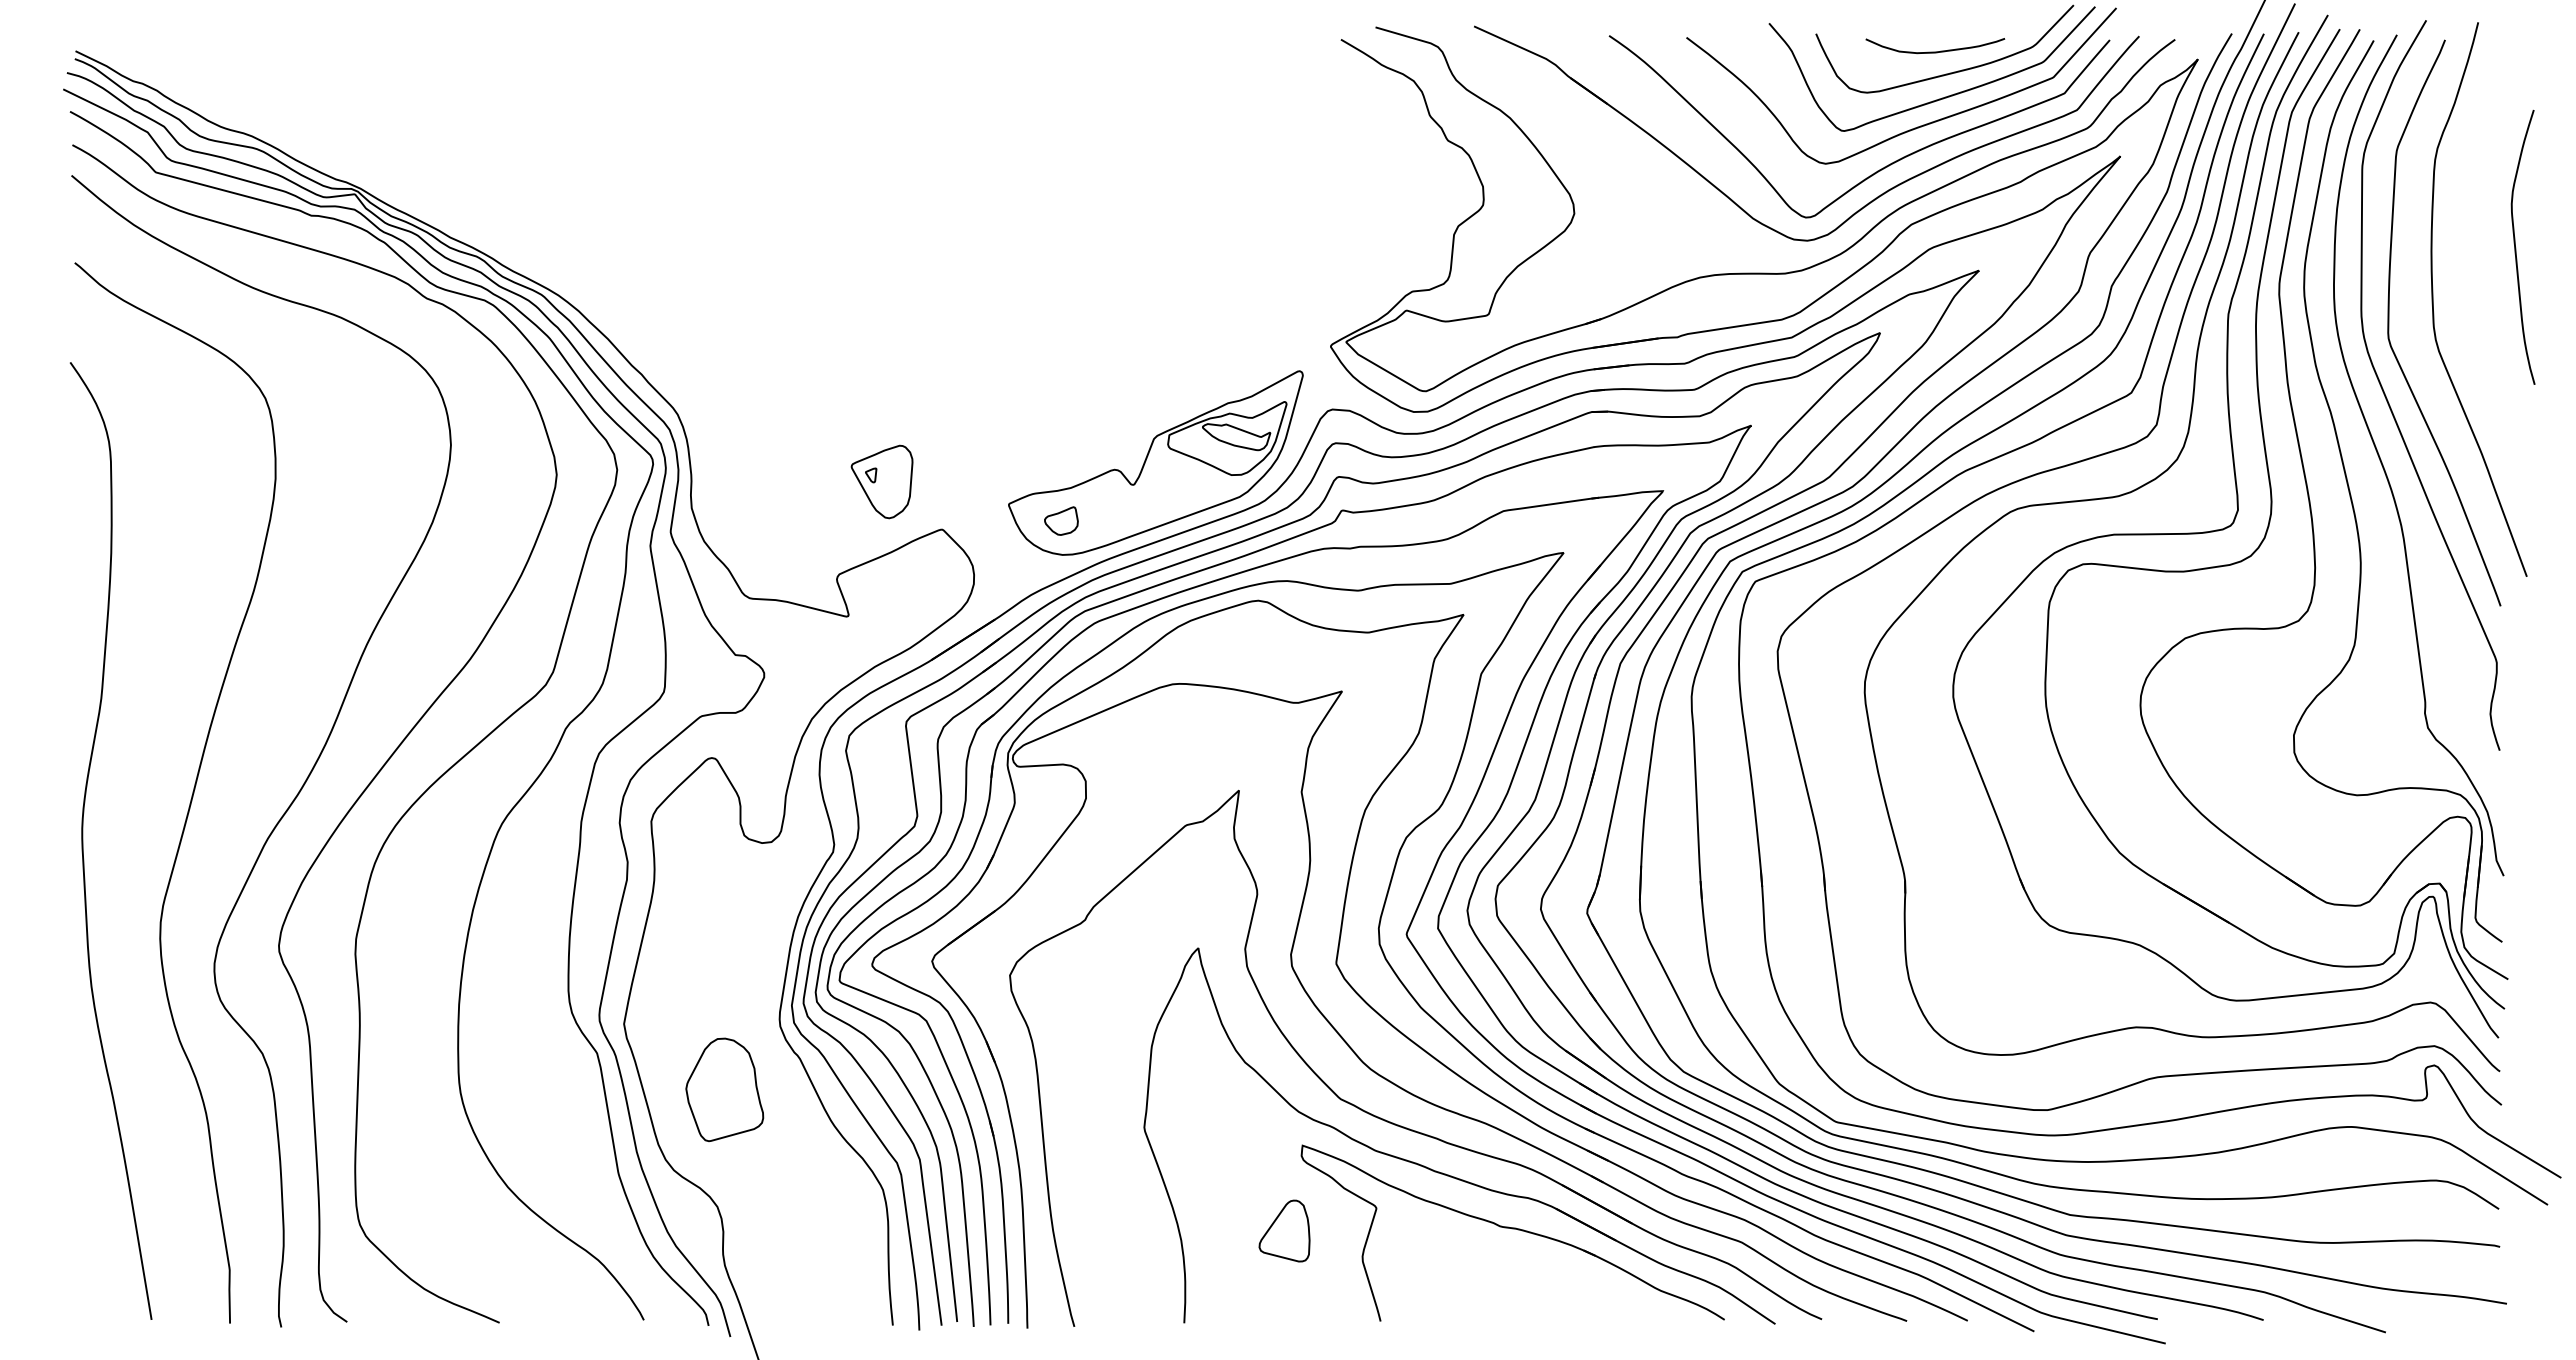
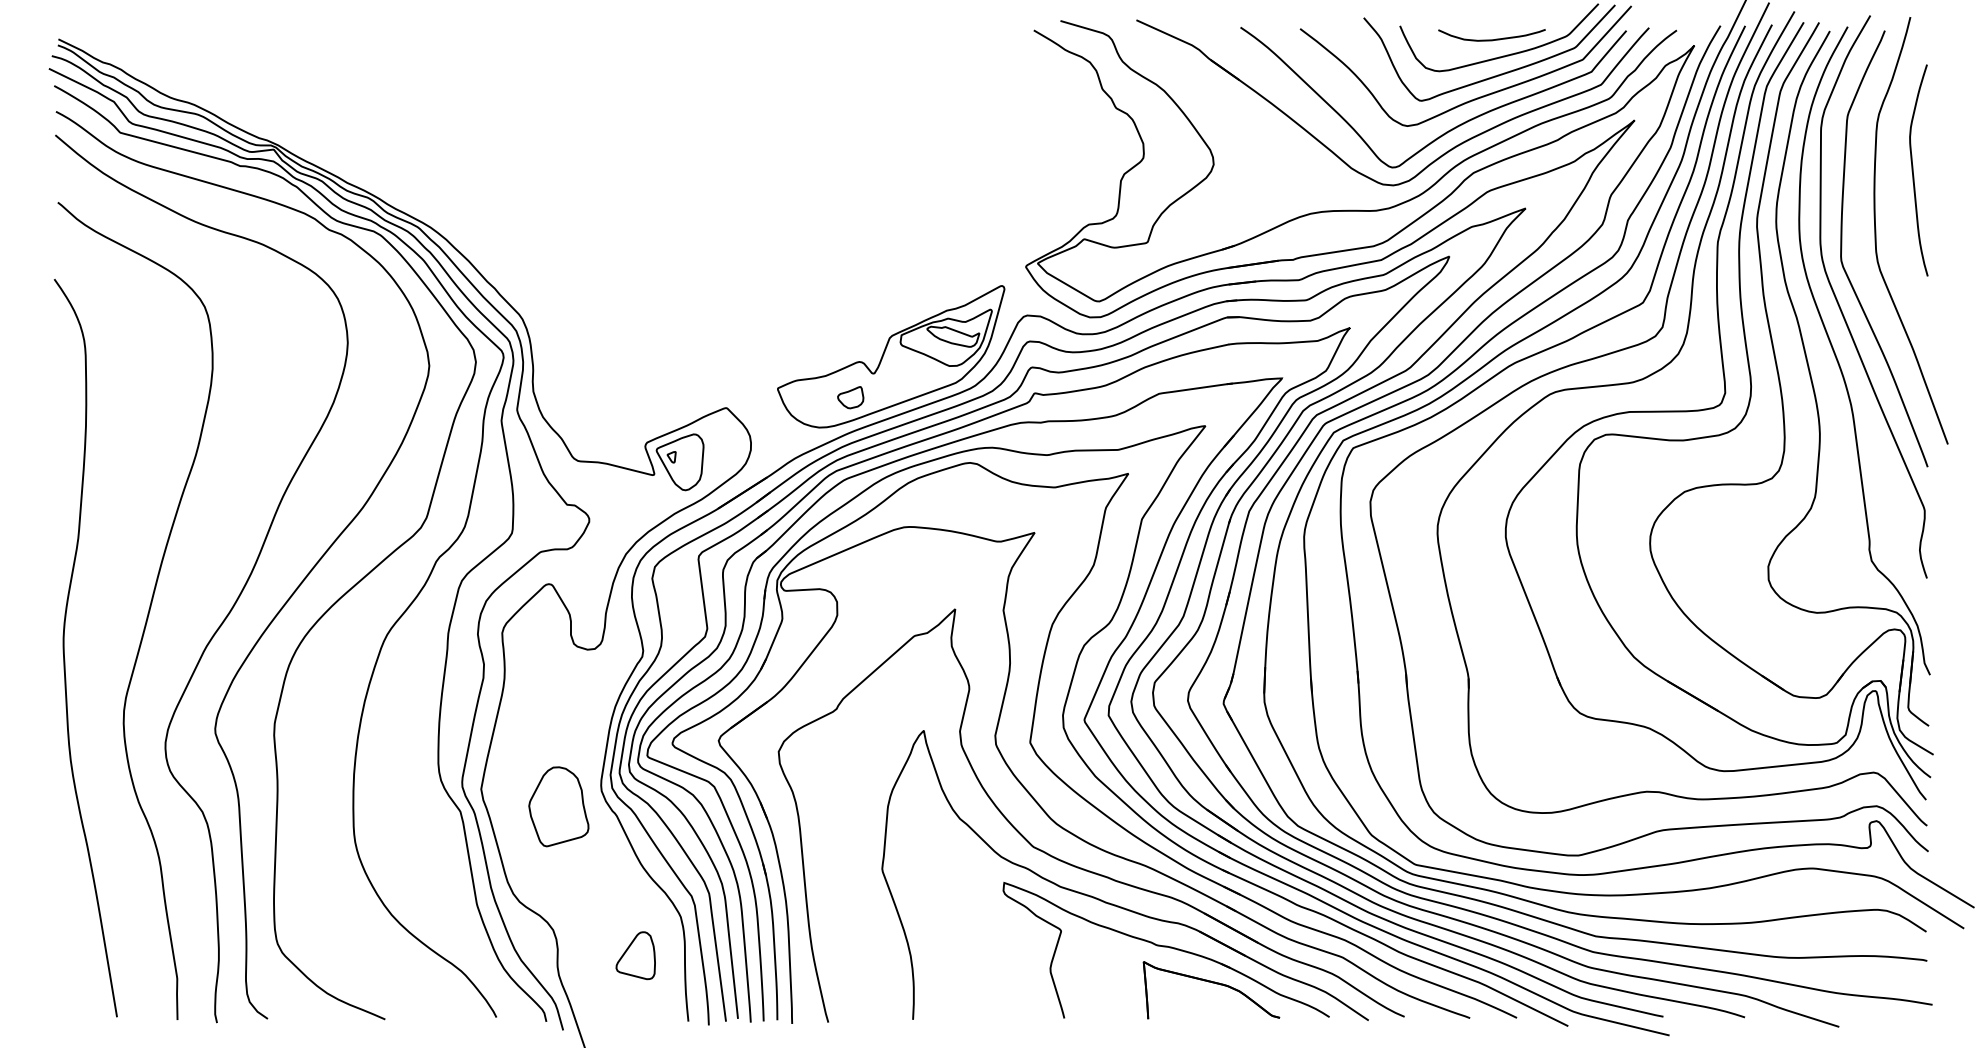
curve: (2516, 247) -> (1913, 170), moved
part: (881, 481) -> (679, 461), moved
part: (1061, 520) -> (850, 397), moved
part: (724, 1089) -> (558, 806), moved
part: (1284, 1230) -> (635, 955), moved
part: (1575, 1276) -> (1214, 983), added

